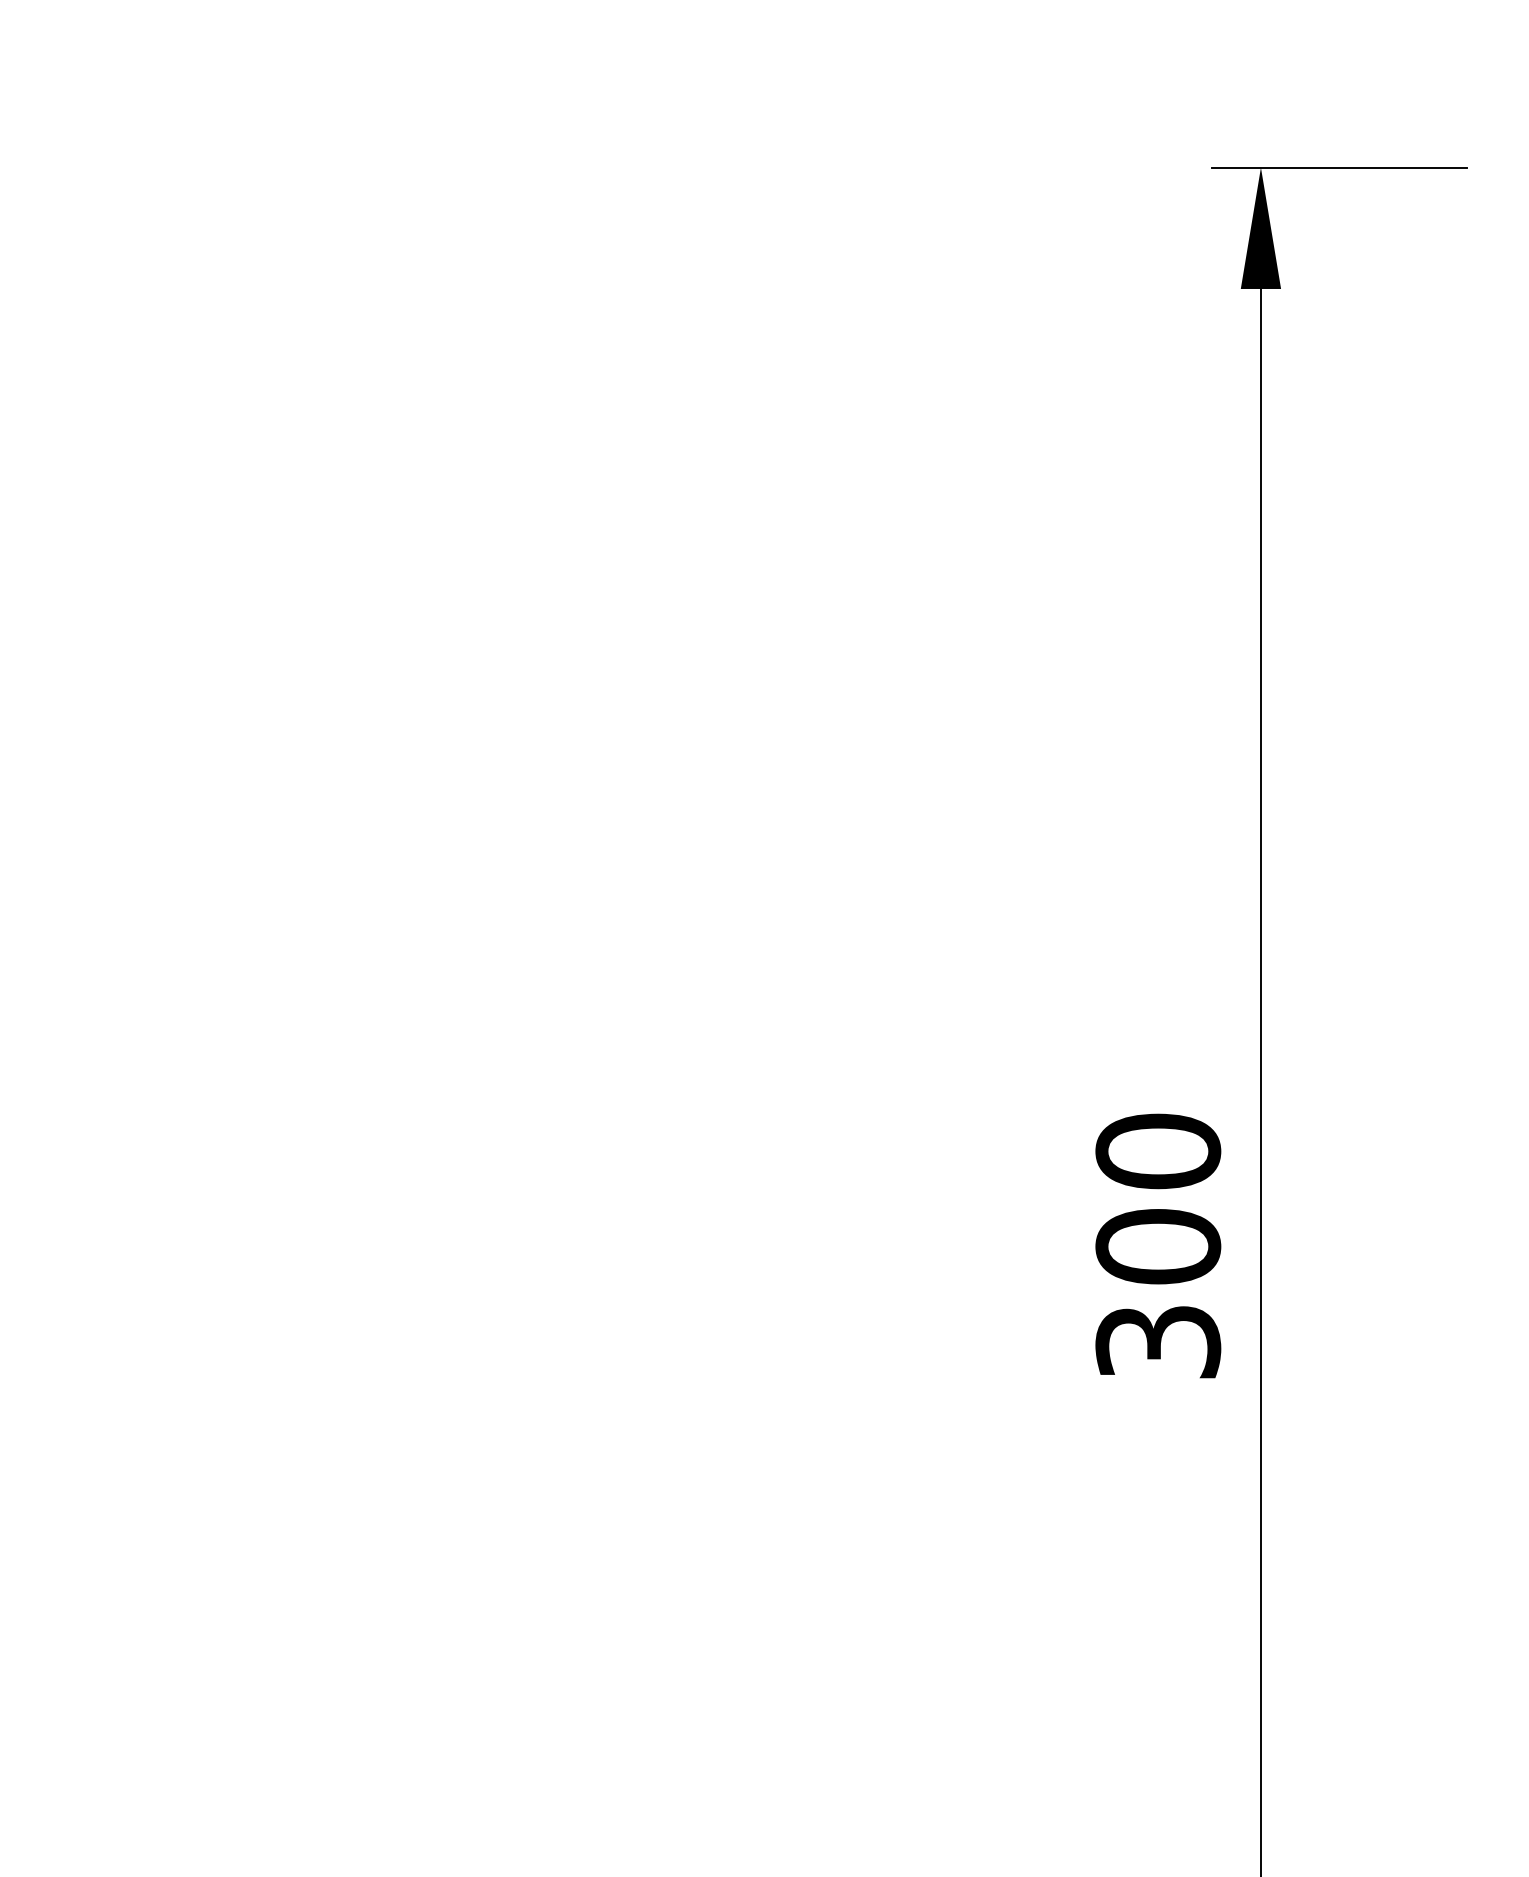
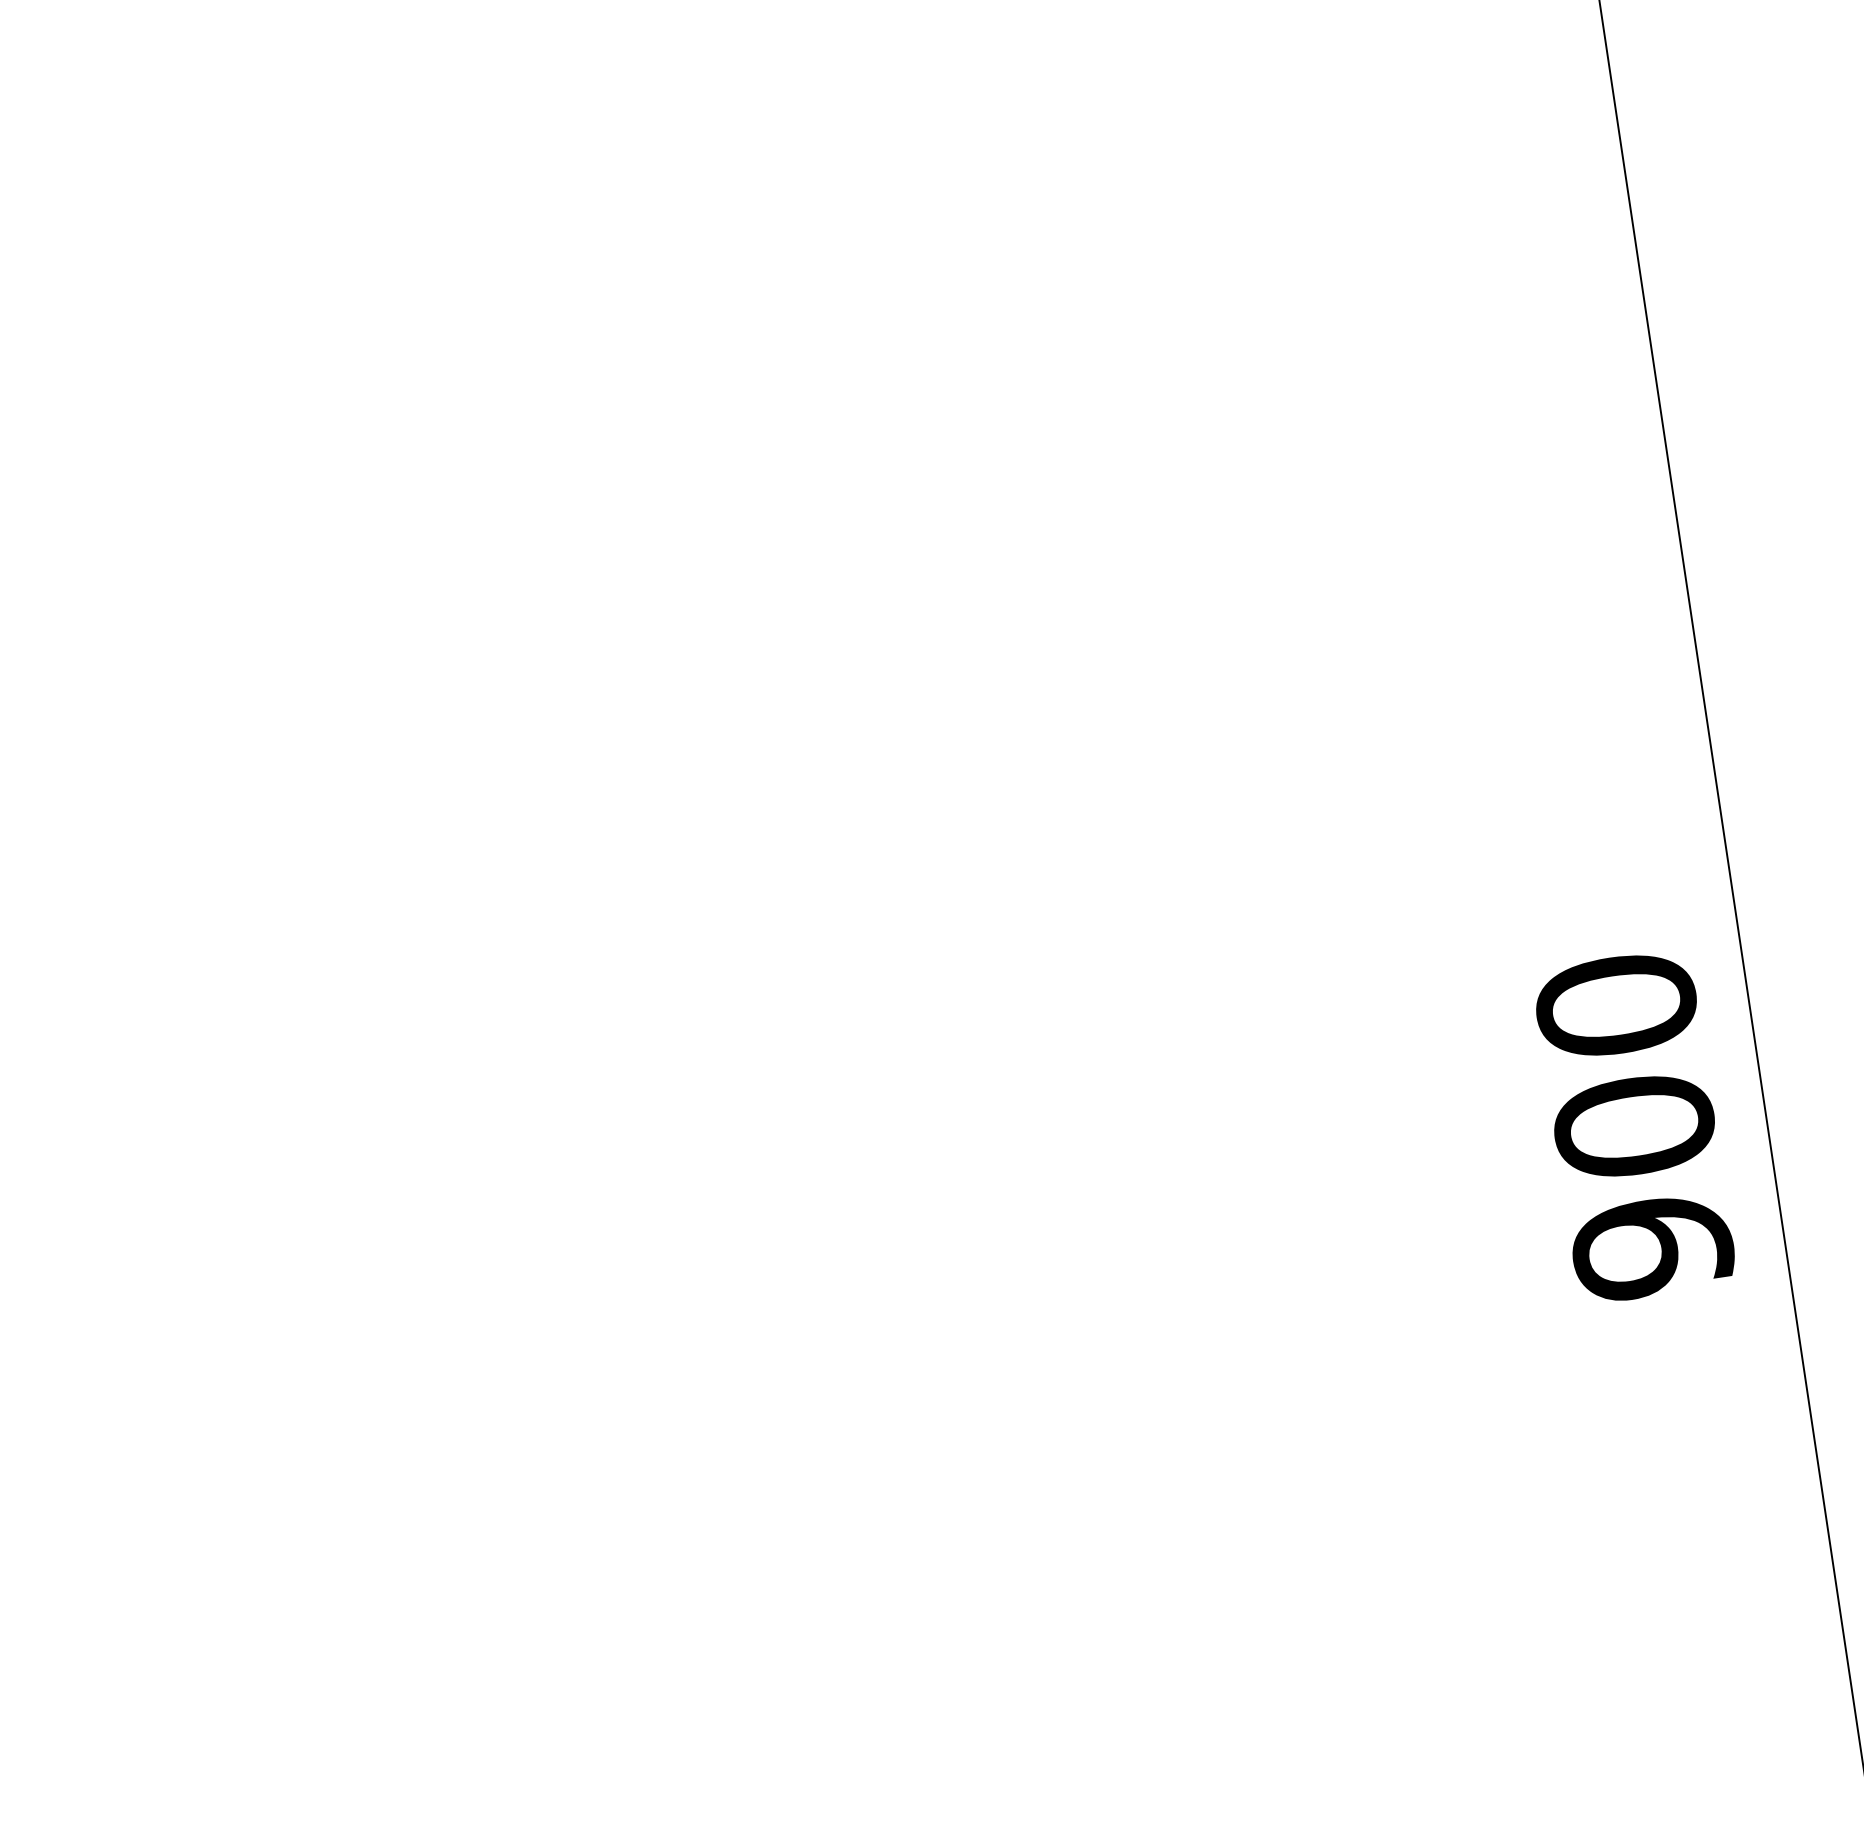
text: (1158, 1342) -> (1652, 1247), 300 -> 900

